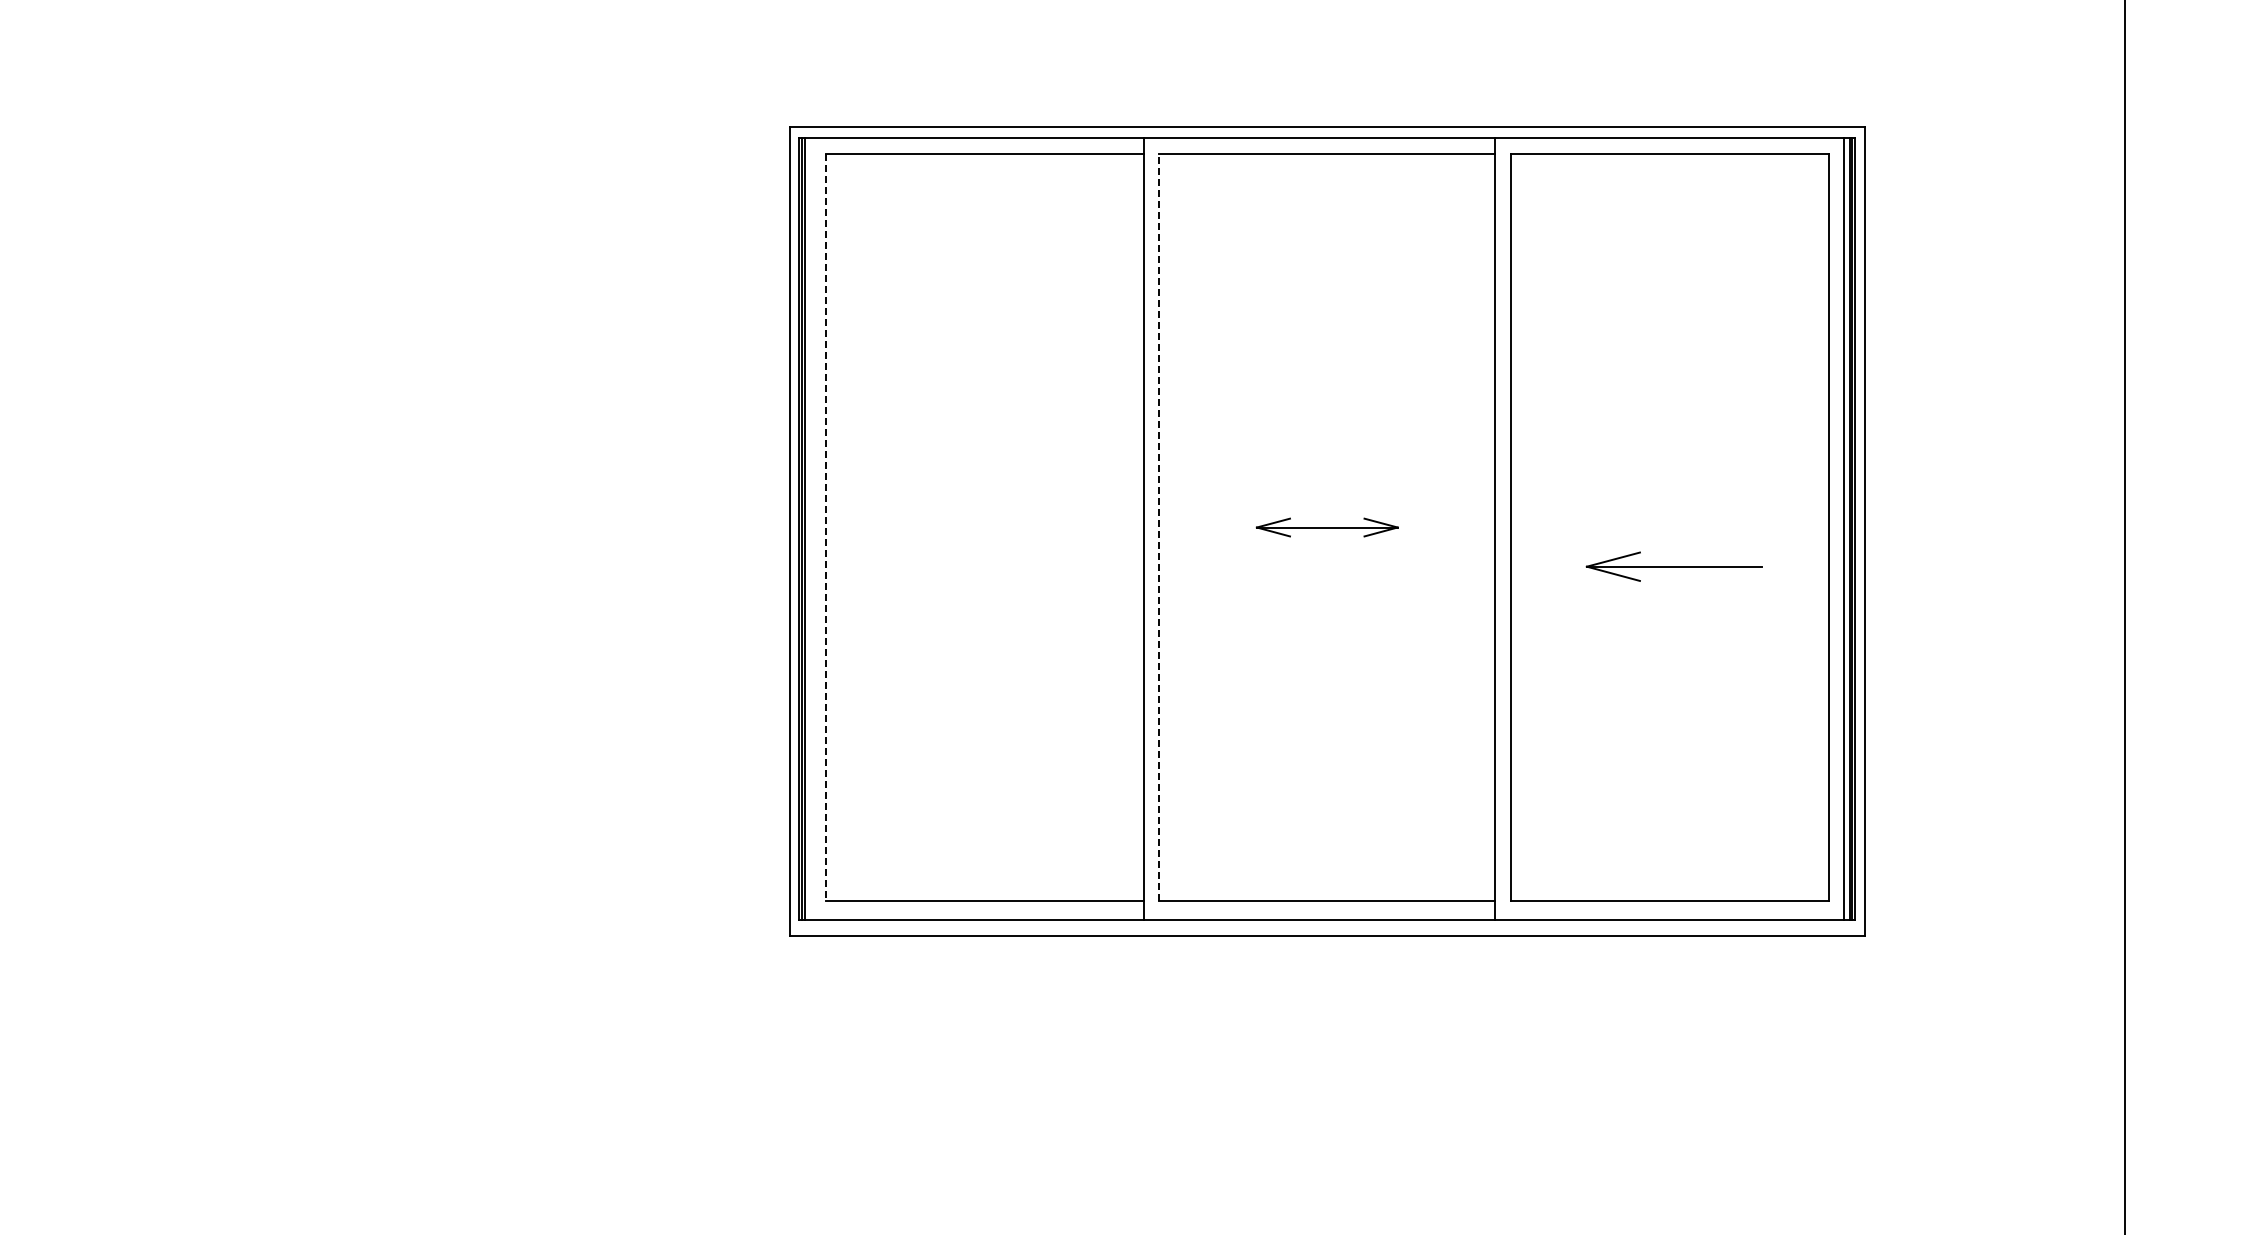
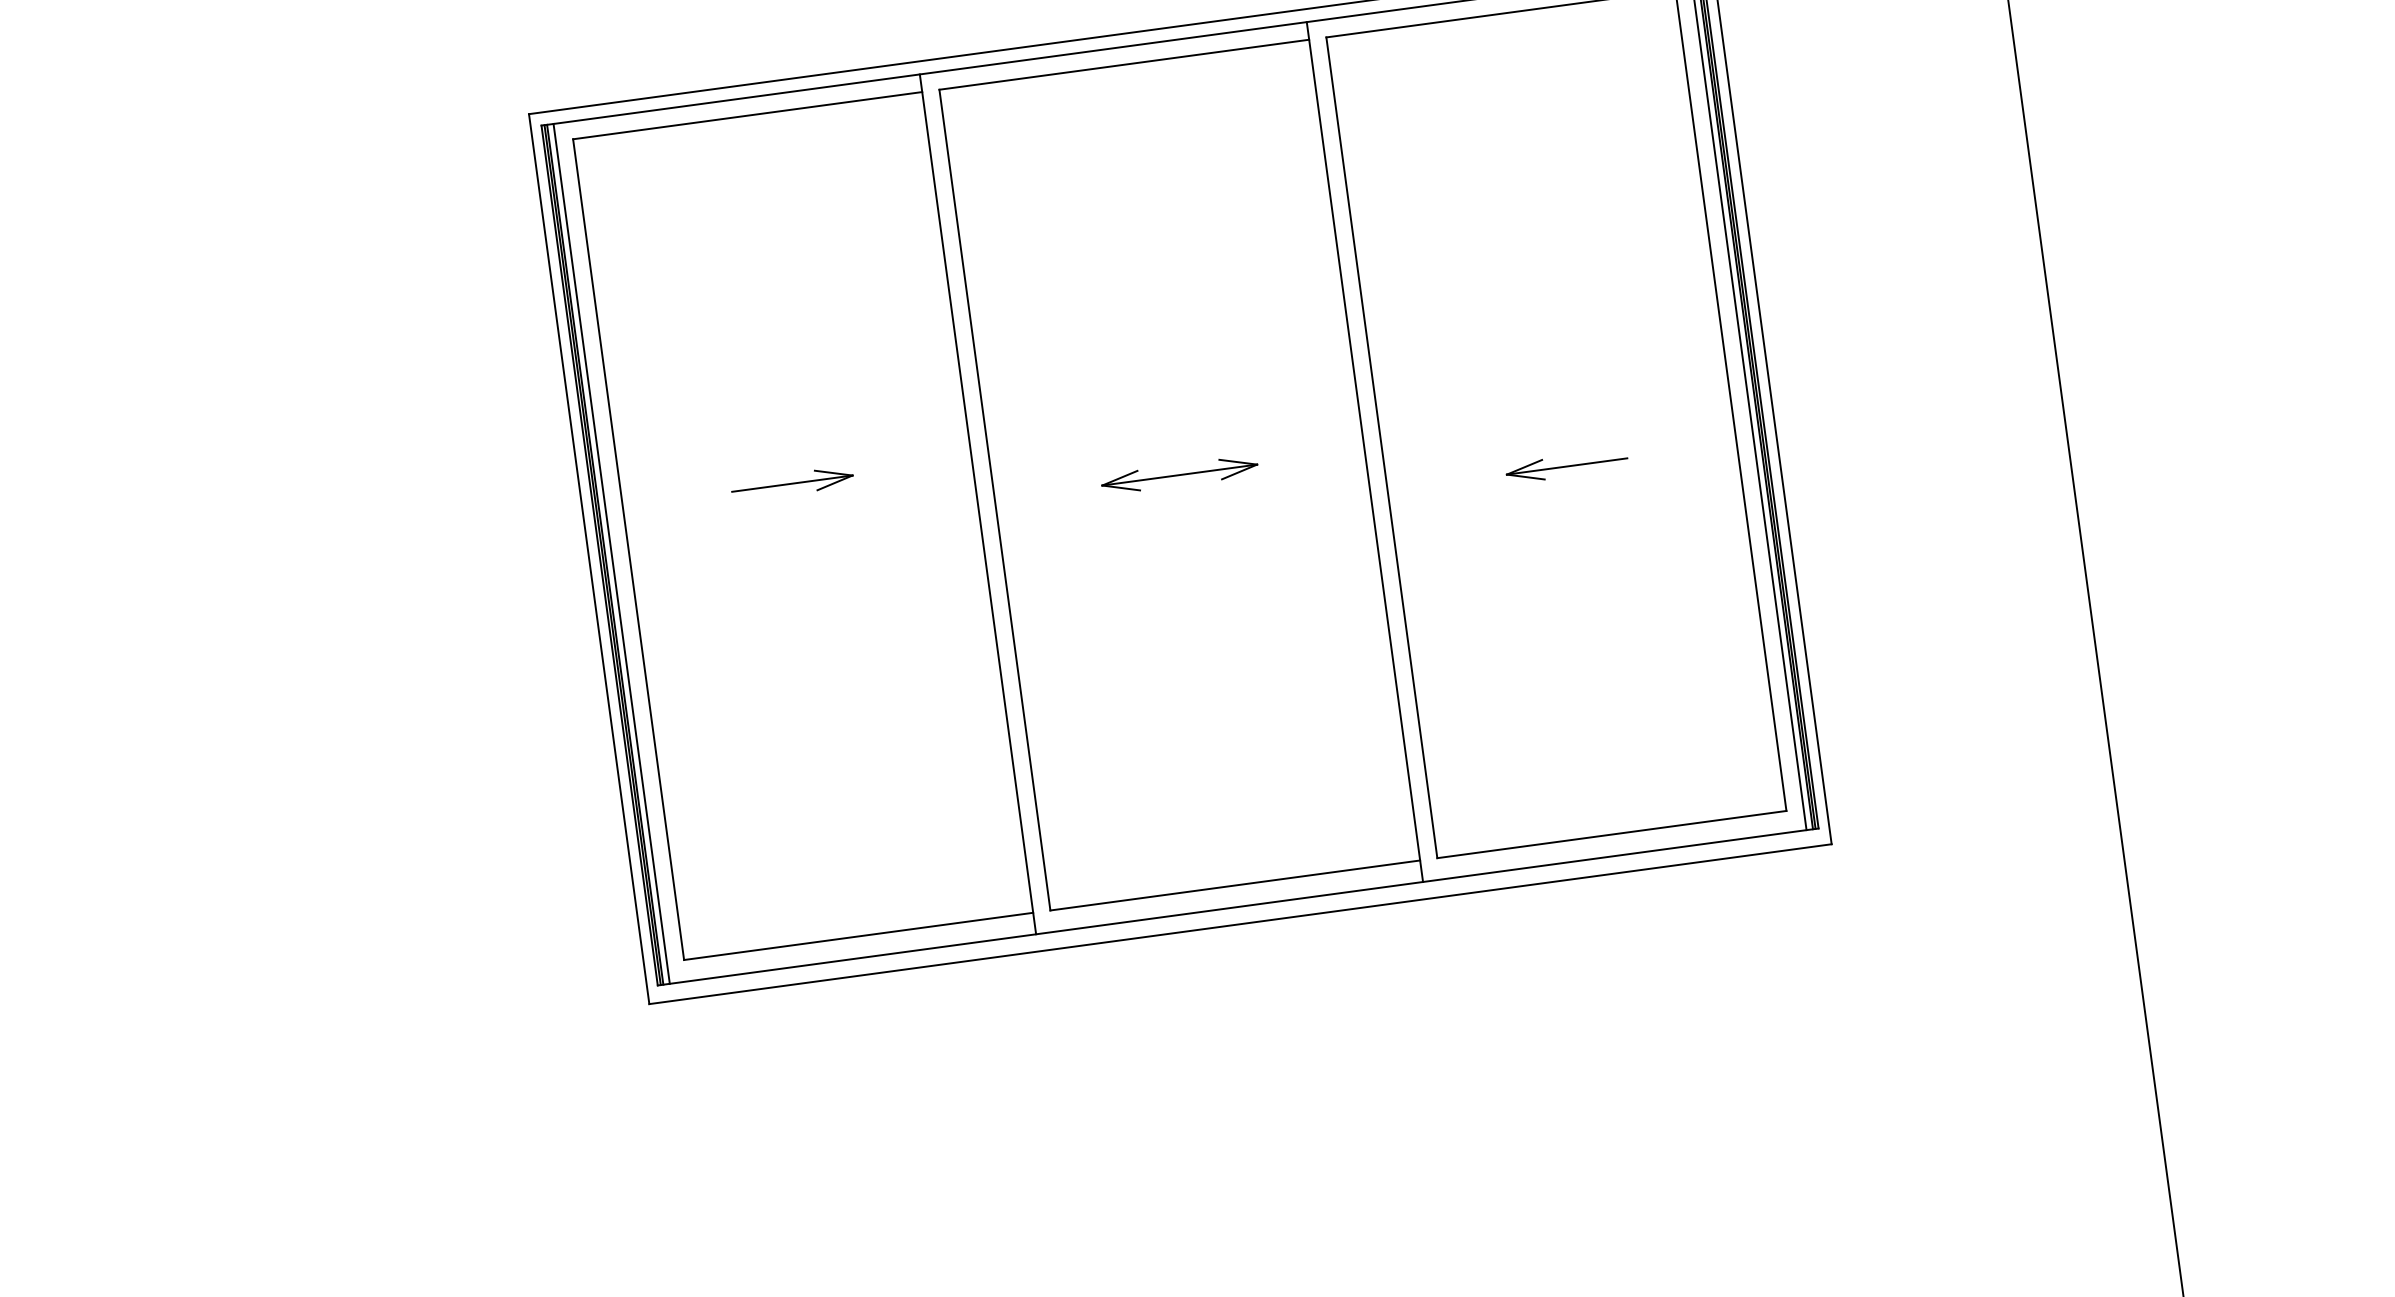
part: (980, 488) -> (792, 483), added
line: (1159, 527) -> (995, 499), dashed -> solid
line: (826, 528) -> (629, 550), dashed -> solid
line: (810, 529) -> (611, 554), added
part: (1673, 566) -> (1566, 466), size x0.62

